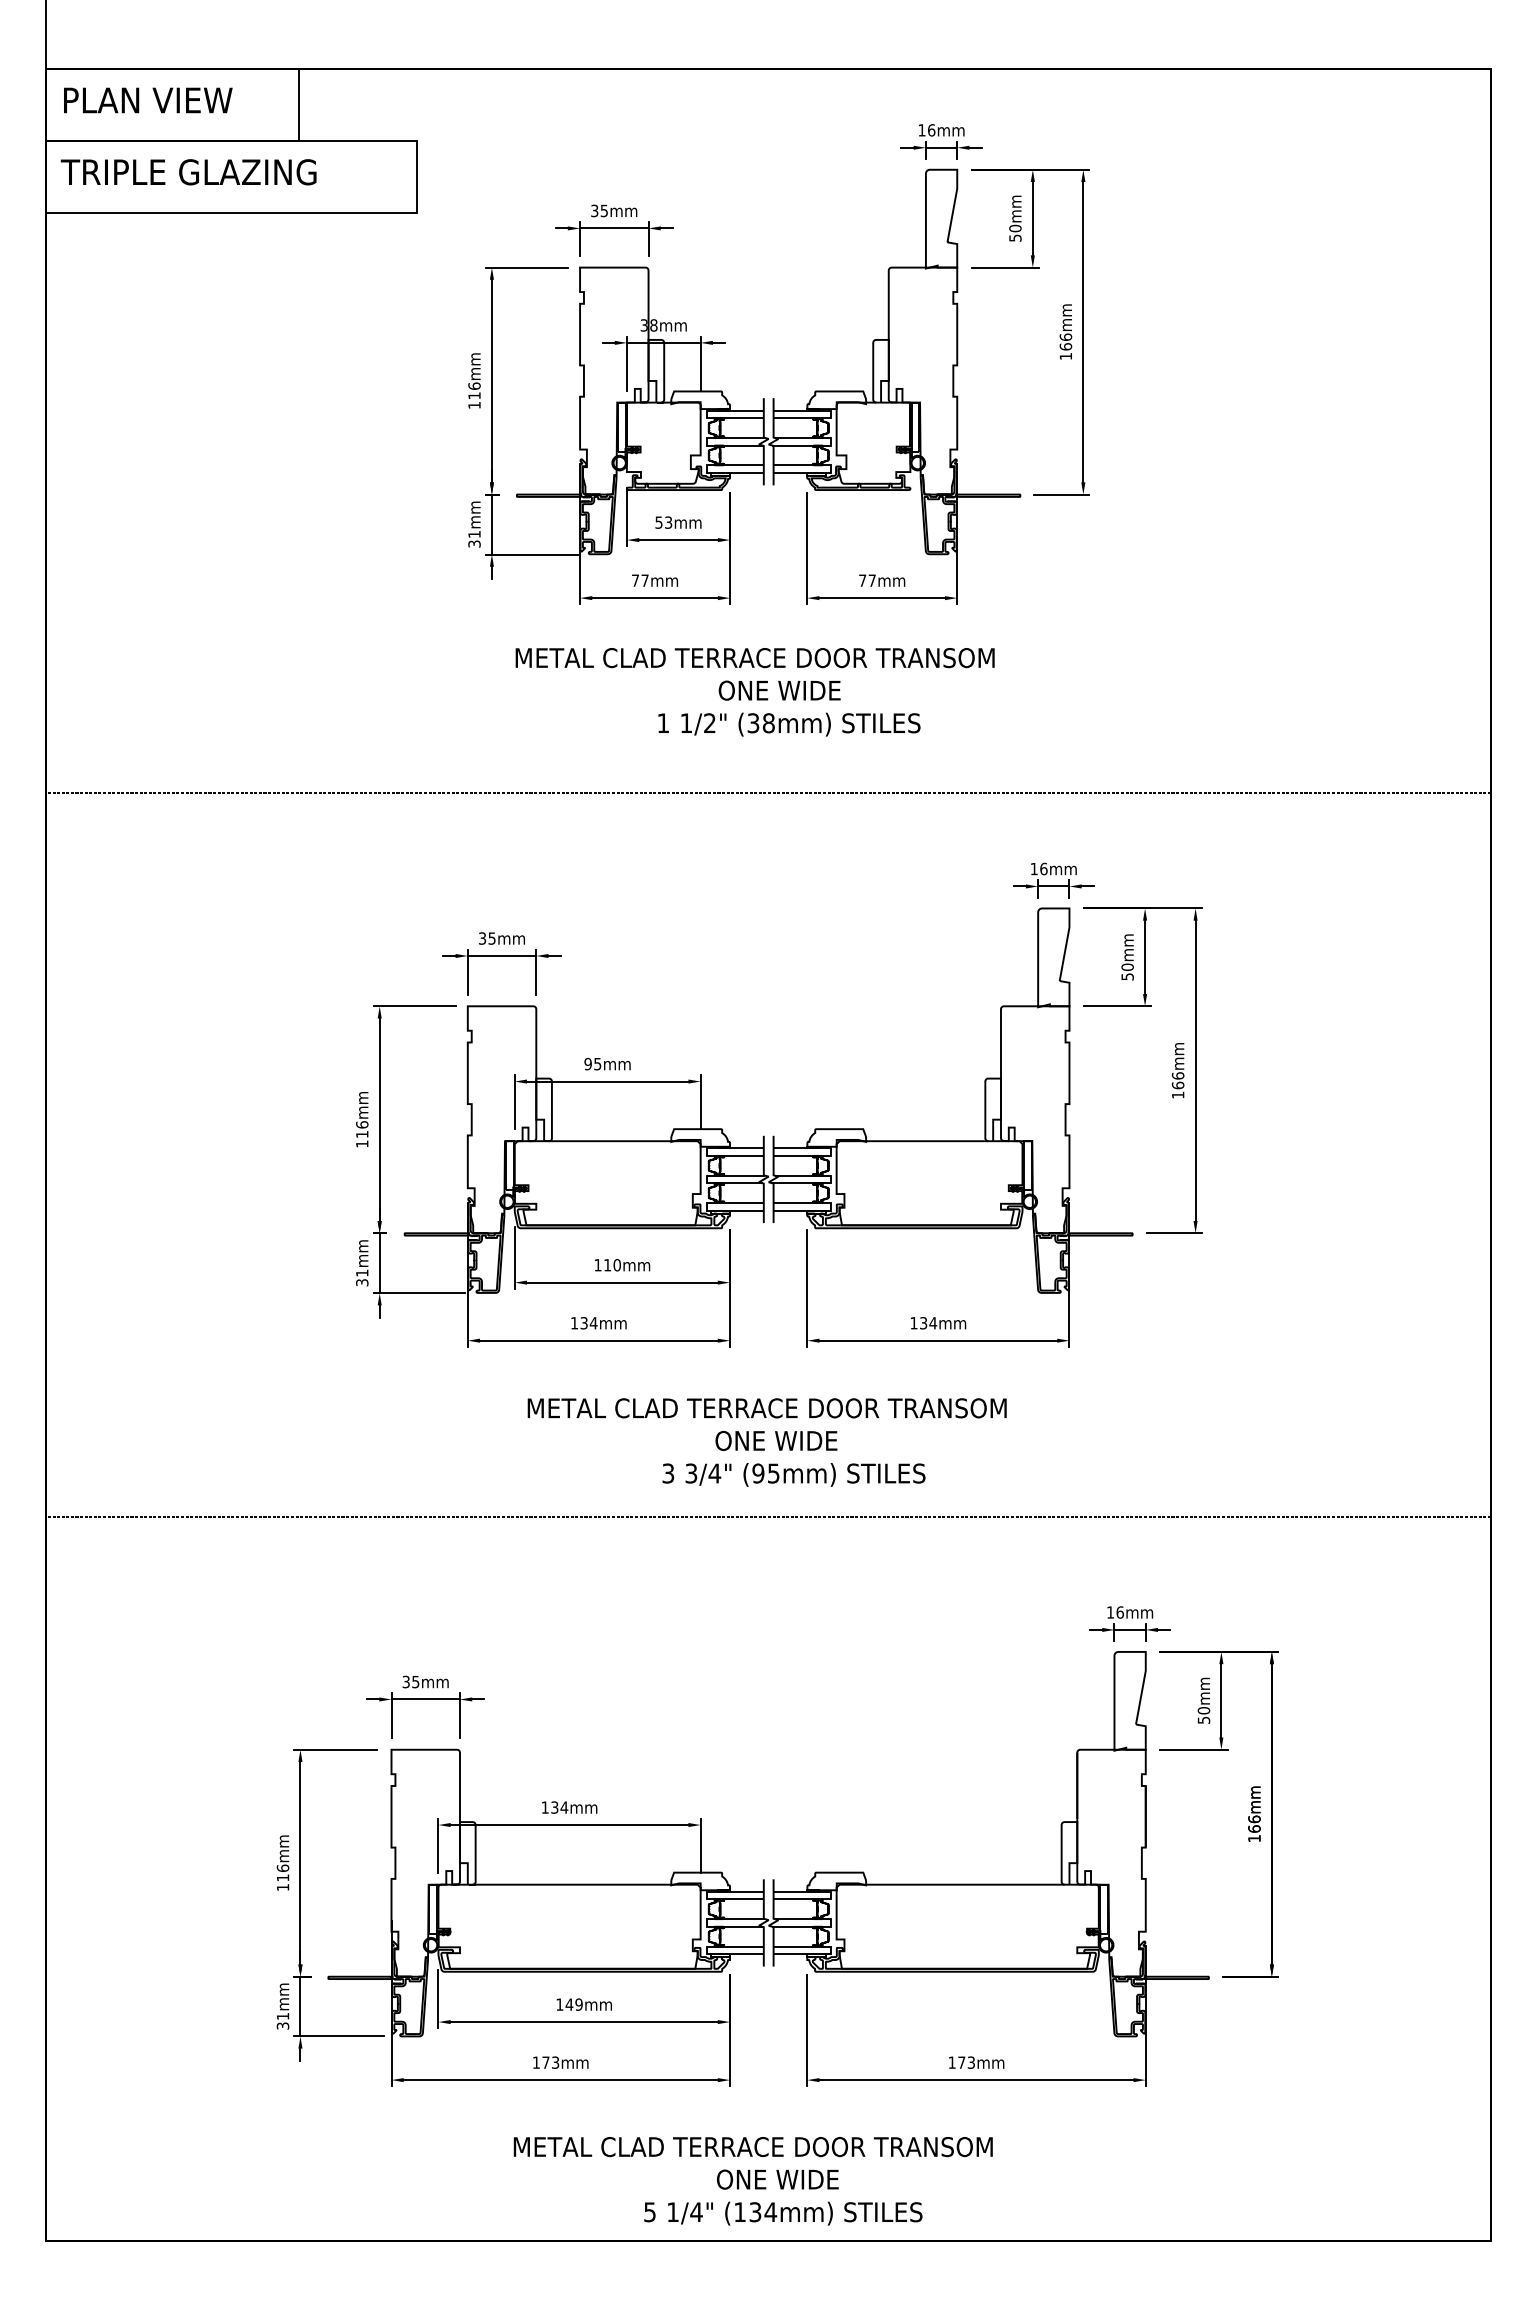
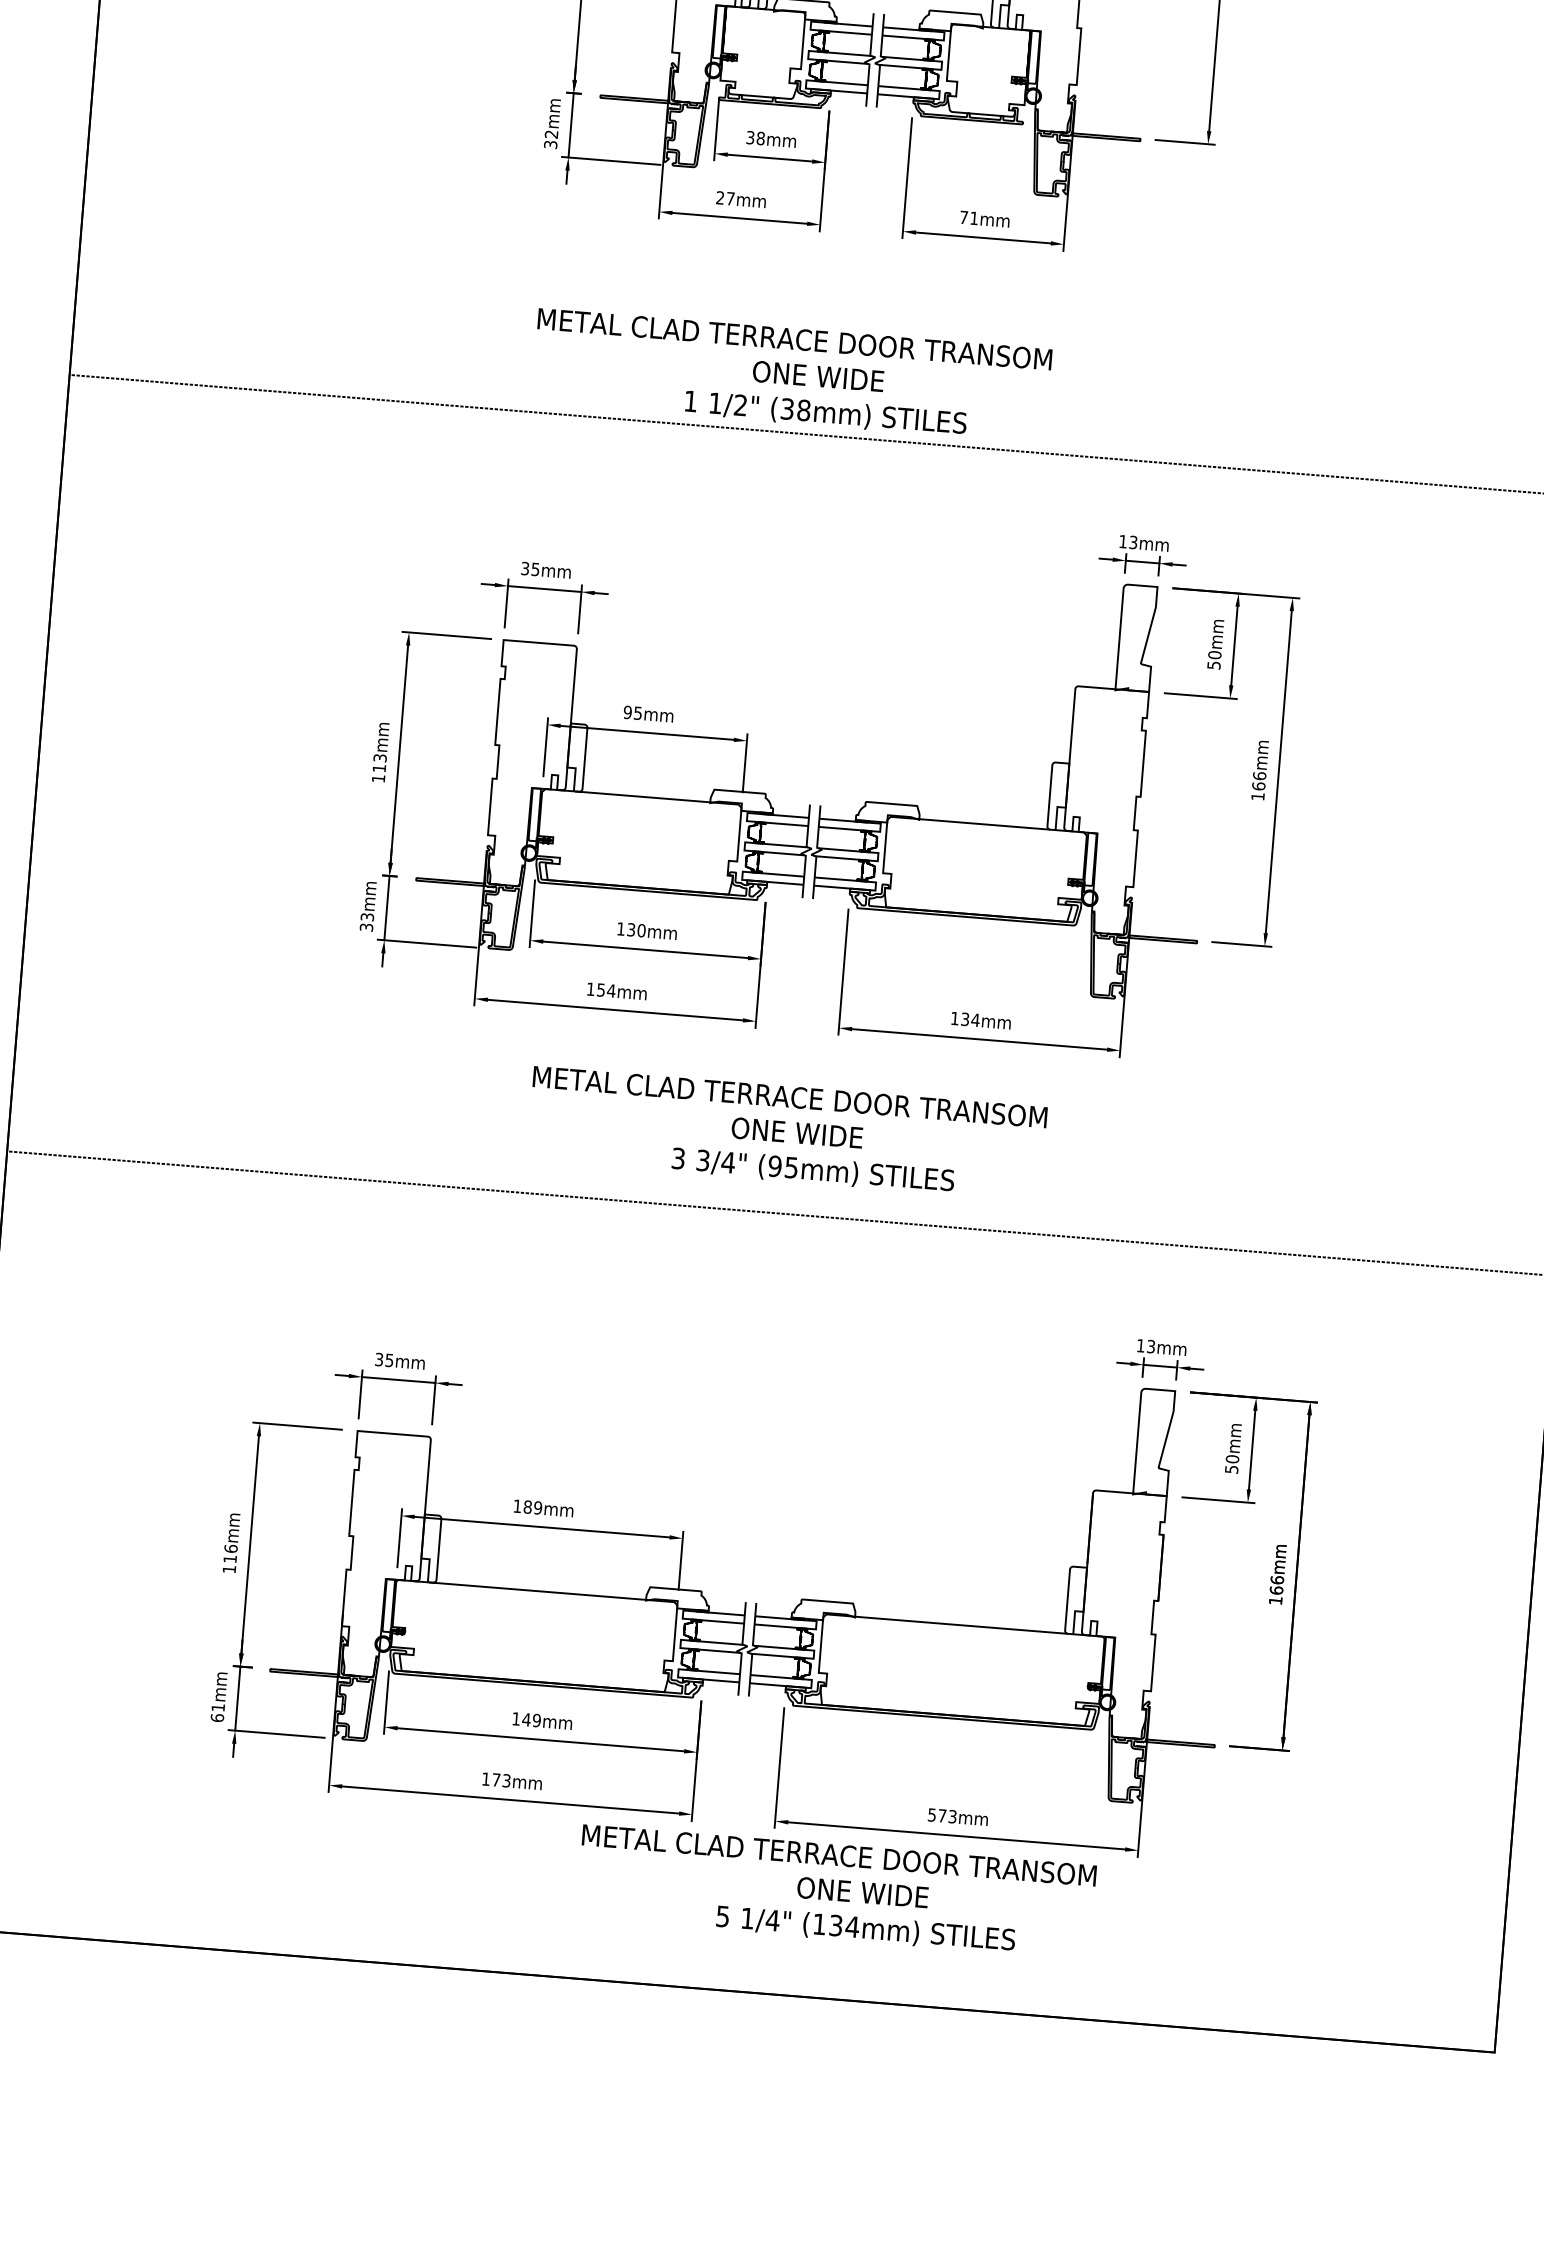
text: (663, 522) -> (755, 137), 53mm -> 38mm
text: (474, 534) -> (551, 134), 31mm -> 32mm
text: (635, 580) -> (720, 197), 77mm -> 27mm
text: (871, 580) -> (973, 218), 77mm -> 71mm
text: (754, 692) -> (791, 376), moved
text: (1043, 868) -> (1133, 541), 16mm -> 13mm
text: (362, 1124) -> (380, 757), 116mm -> 113mm
text: (607, 1265) -> (631, 930), 110mm -> 130mm
text: (362, 1272) -> (367, 916), 31mm -> 33mm
text: (584, 1322) -> (601, 989), 134mm -> 154mm
text: (1119, 1612) -> (1150, 1346), 16mm -> 13mm
text: (559, 1807) -> (532, 1507), 134mm -> 189mm
text: (282, 2025) -> (216, 1717), 31mm -> 61mm
text: (951, 2062) -> (931, 1814), 173mm -> 573mm
text: (752, 2181) -> (835, 1892), moved

